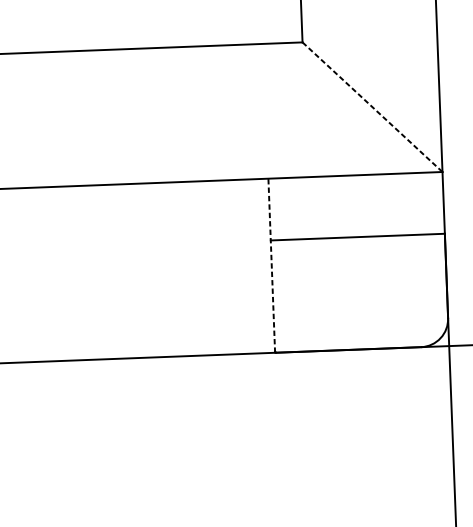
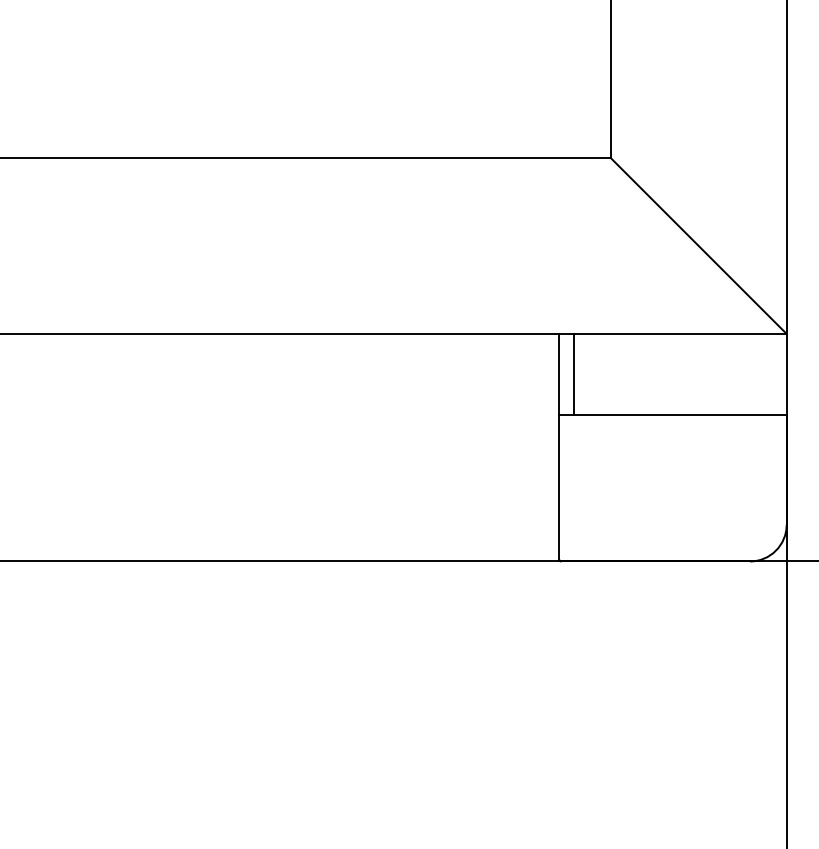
line: (372, 106) -> (698, 245), dashed -> solid
line: (280, 208) -> (573, 373), added
line: (272, 265) -> (559, 447), dashed -> solid

